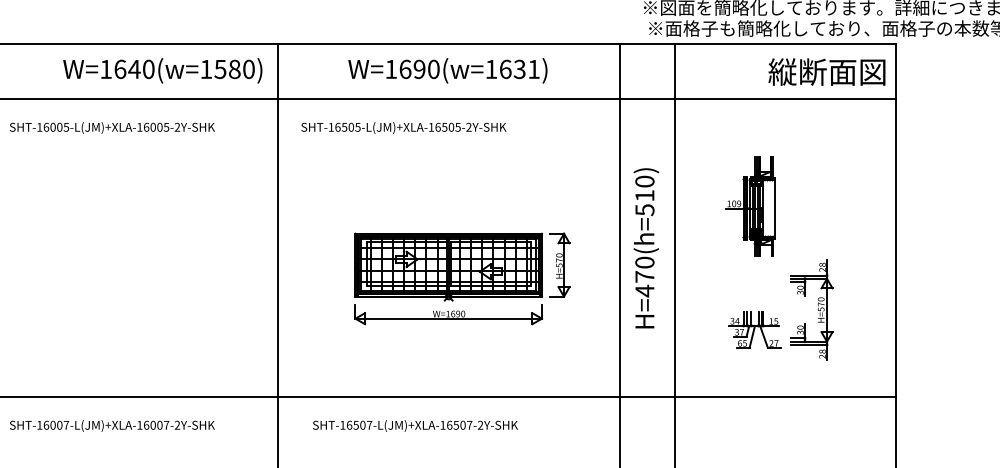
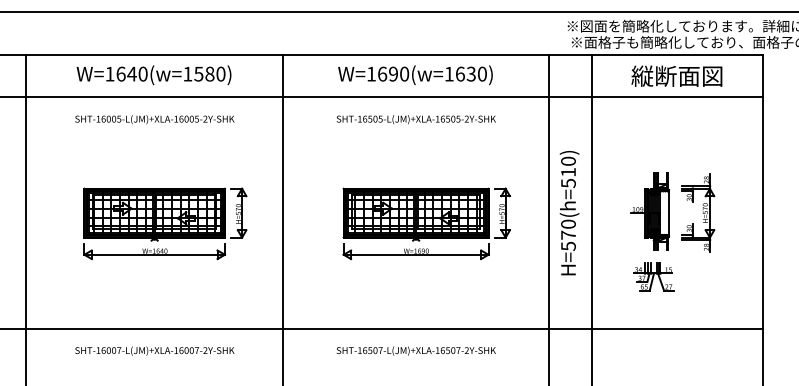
text: (534, 68) -> (482, 73), W=1690(w=1631) -> W=1690(w=1630)
text: (162, 71) -> (153, 75), moved
text: (826, 71) -> (676, 75), moved
text: (402, 127) -> (415, 119), moved
part: (749, 206) -> (649, 211), moved
part: (126, 261) -> (165, 223), added
part: (462, 278) -> (426, 223), moved
text: (644, 291) -> (568, 246), H=470(h=510) -> H=570(h=510)
part: (812, 309) -> (698, 212), moved
text: (414, 425) -> (415, 350), moved

